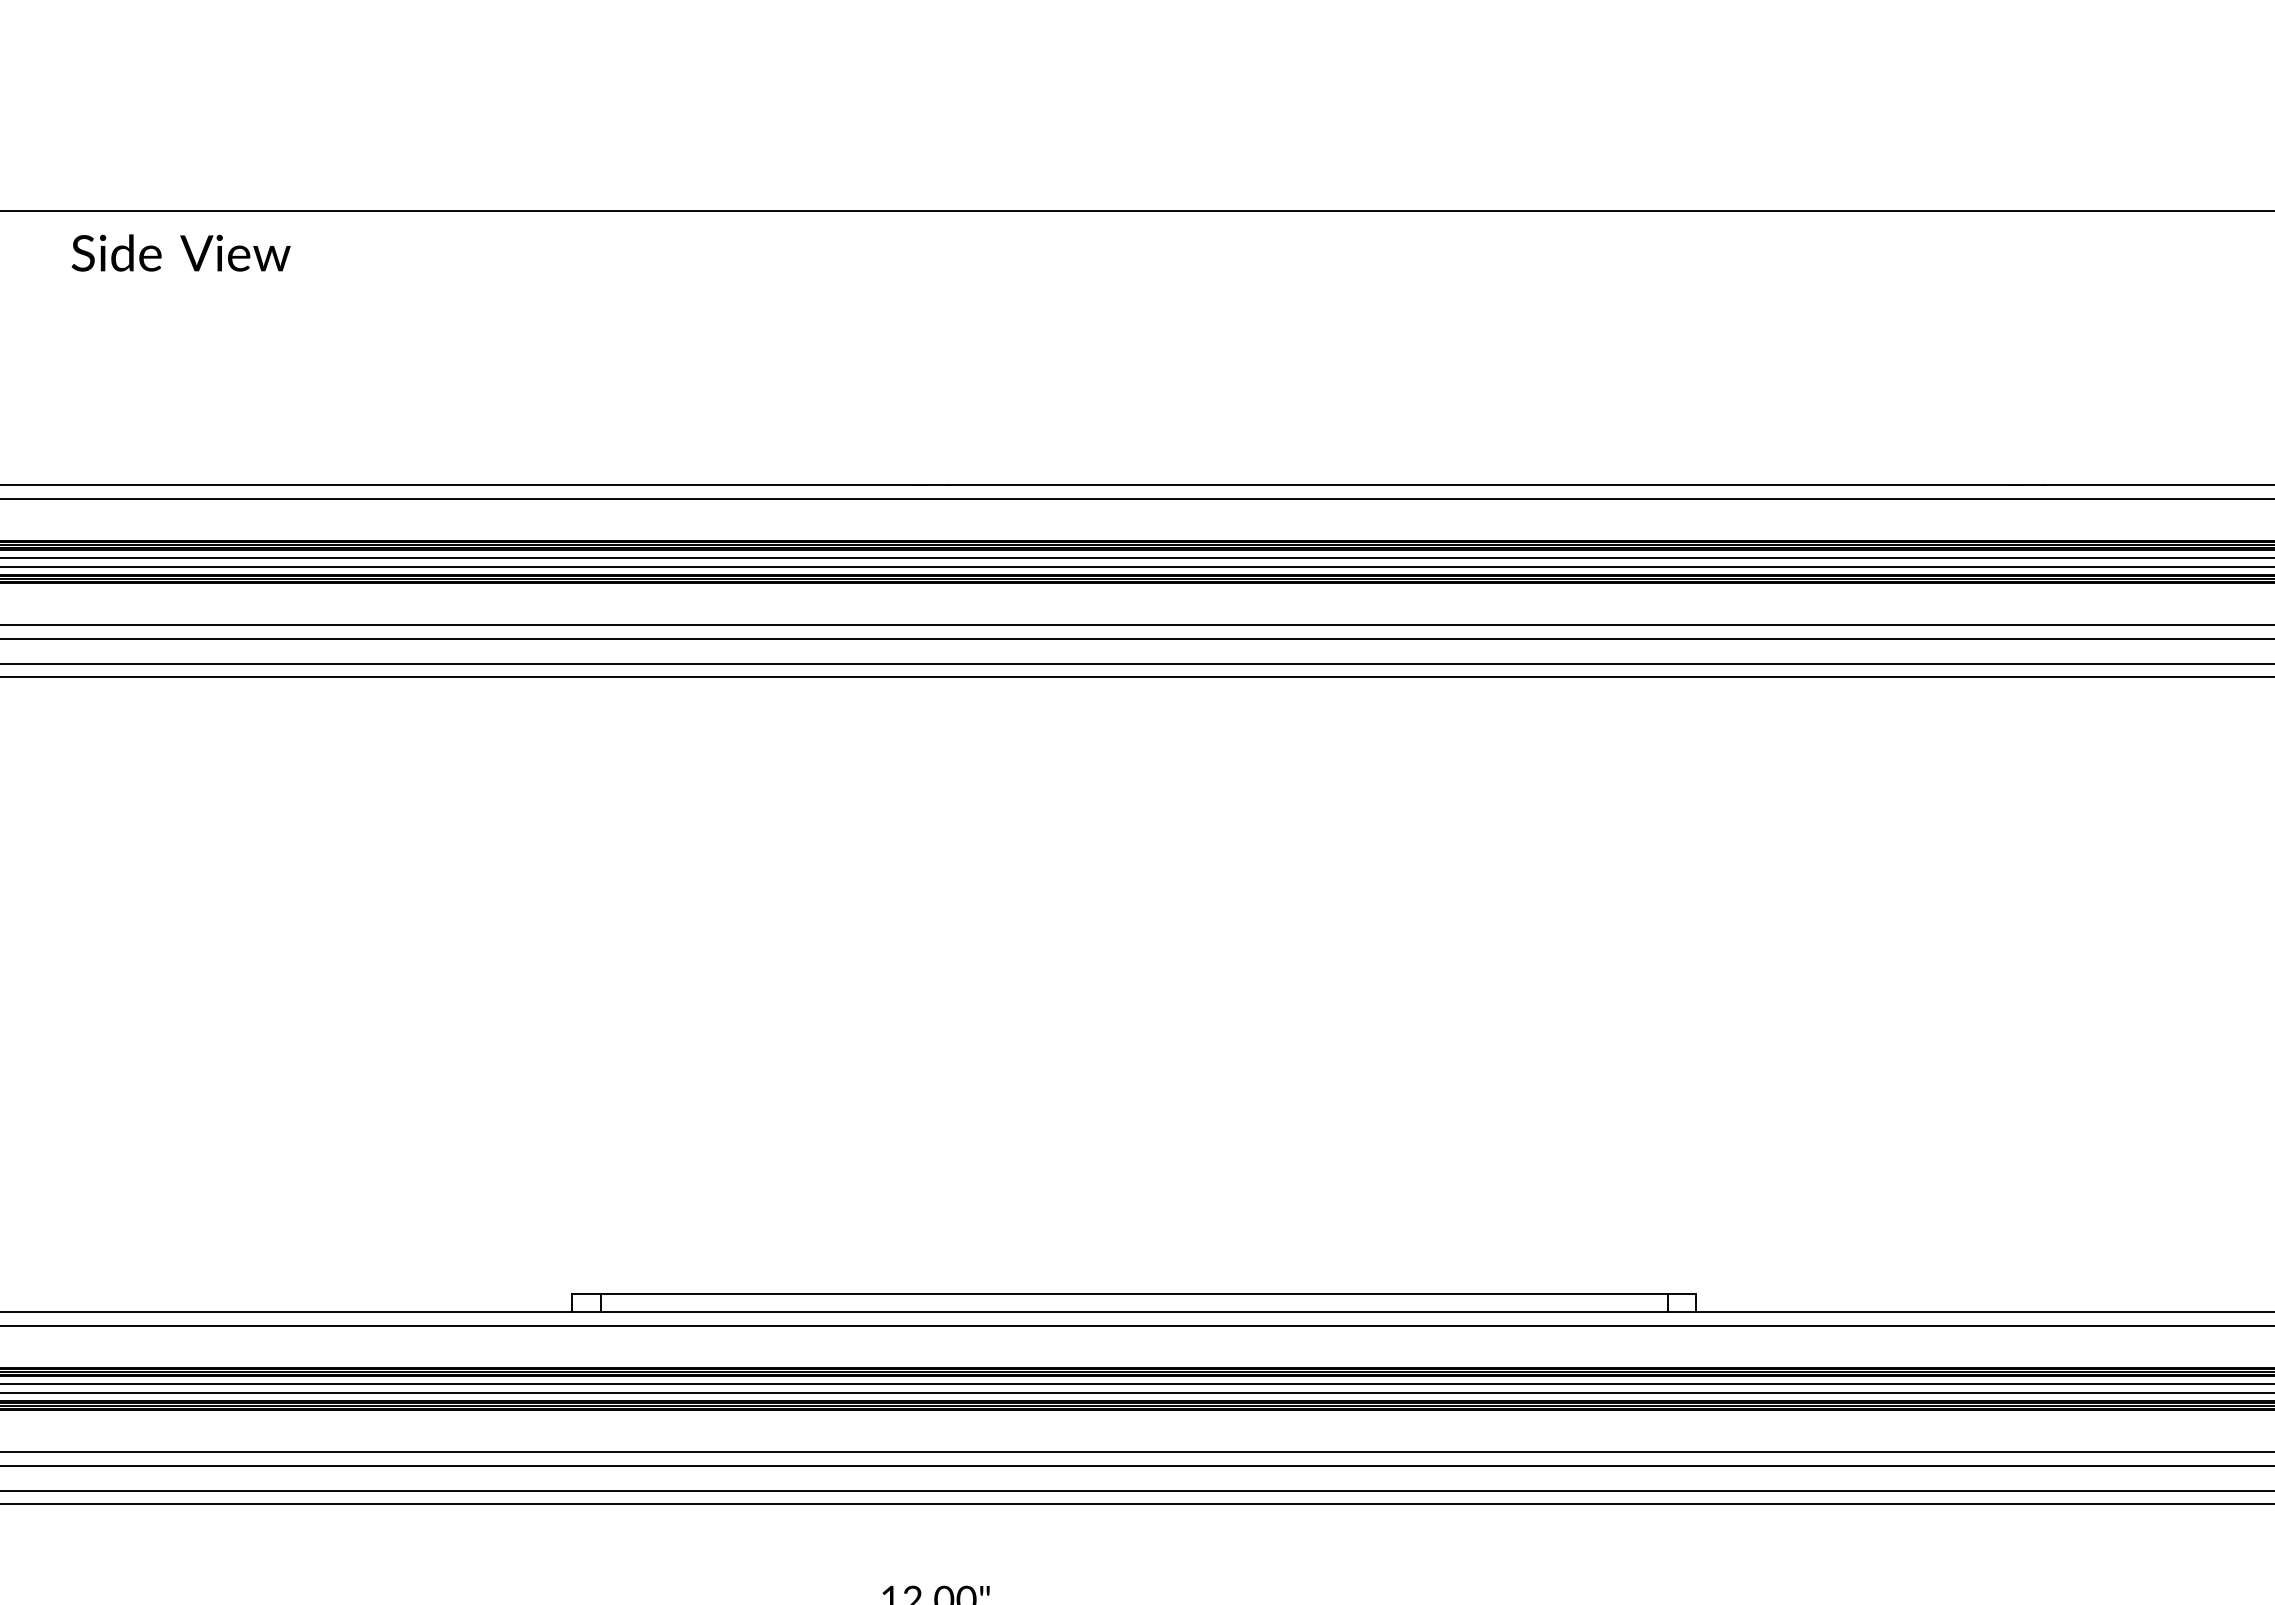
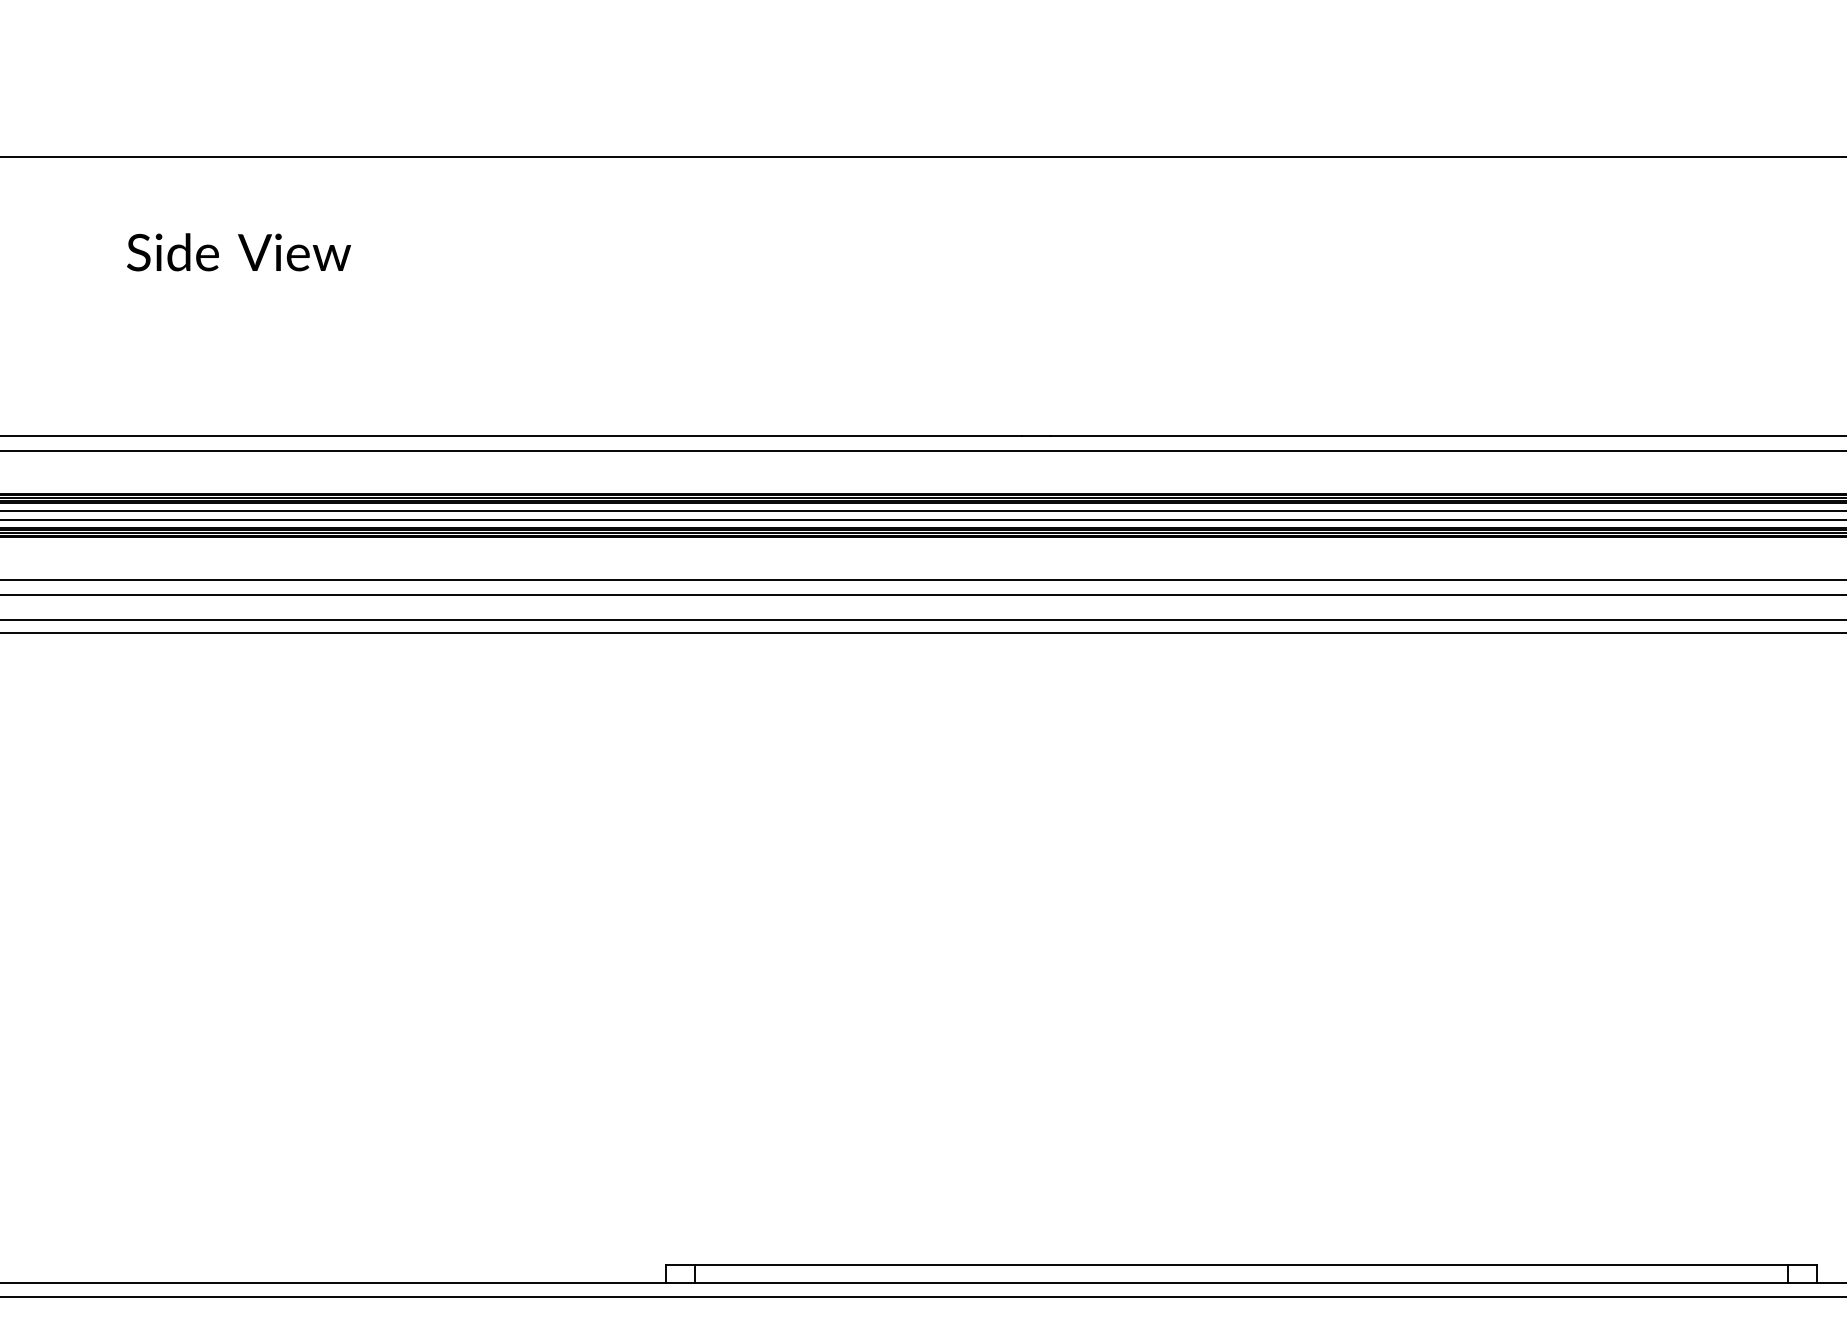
text: (180, 252) -> (238, 251), moved

